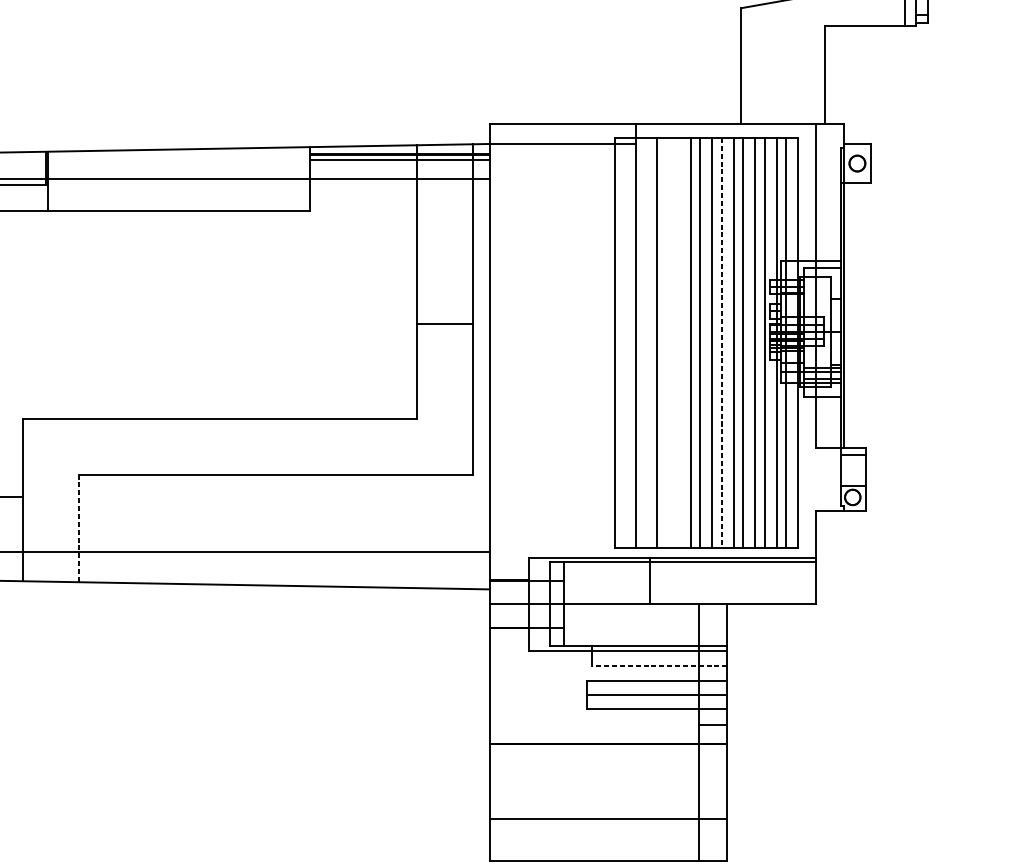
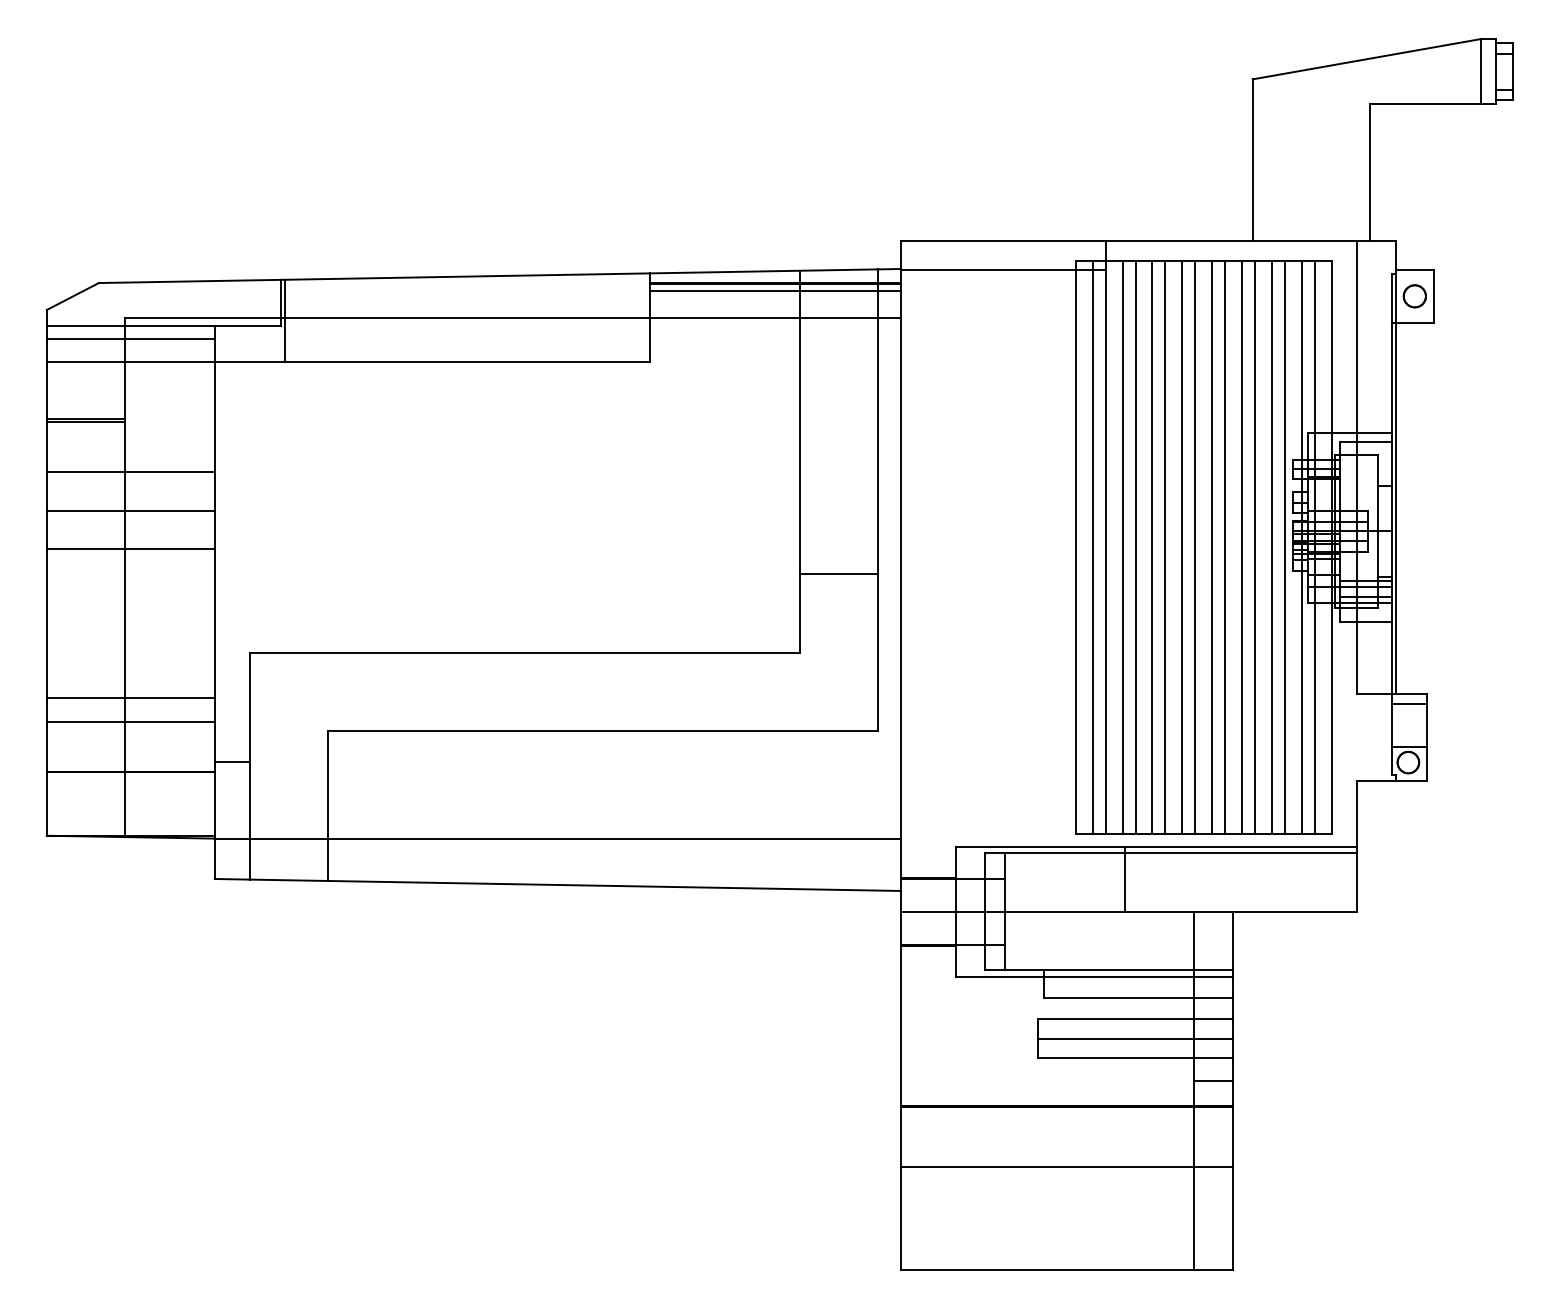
line: (444, 324) -> (838, 574), moved
line: (626, 342) -> (1092, 546), added
line: (648, 342) -> (1122, 546), added
line: (669, 342) -> (1152, 546), added
line: (678, 342) -> (1165, 546), added
line: (721, 343) -> (1225, 547), dashed -> solid
line: (79, 528) -> (328, 806), dashed -> solid
line: (659, 665) -> (1138, 997), dashed -> solid
line: (608, 819) -> (1067, 1167), moved

